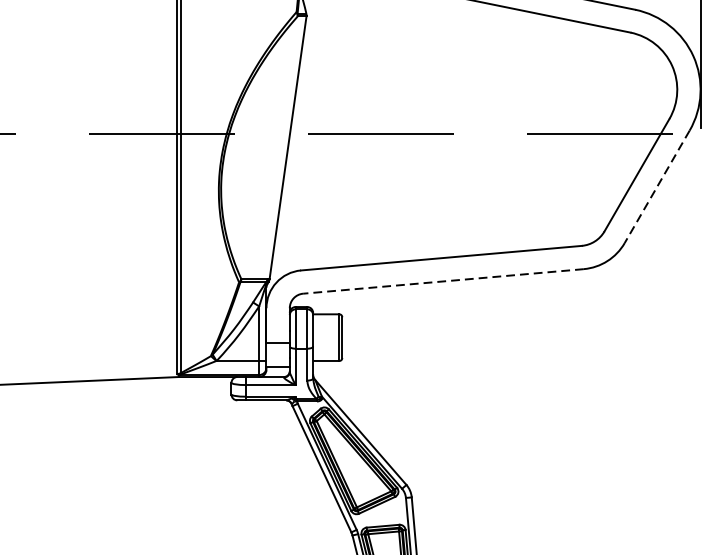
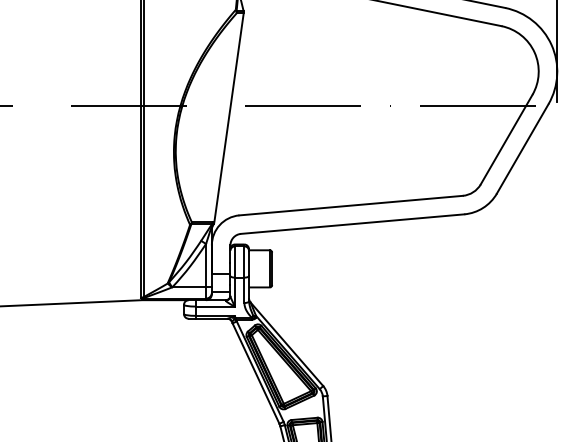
line: (656, 186) -> (522, 148), dashed -> solid
line: (443, 281) -> (352, 224), dashed -> solid

